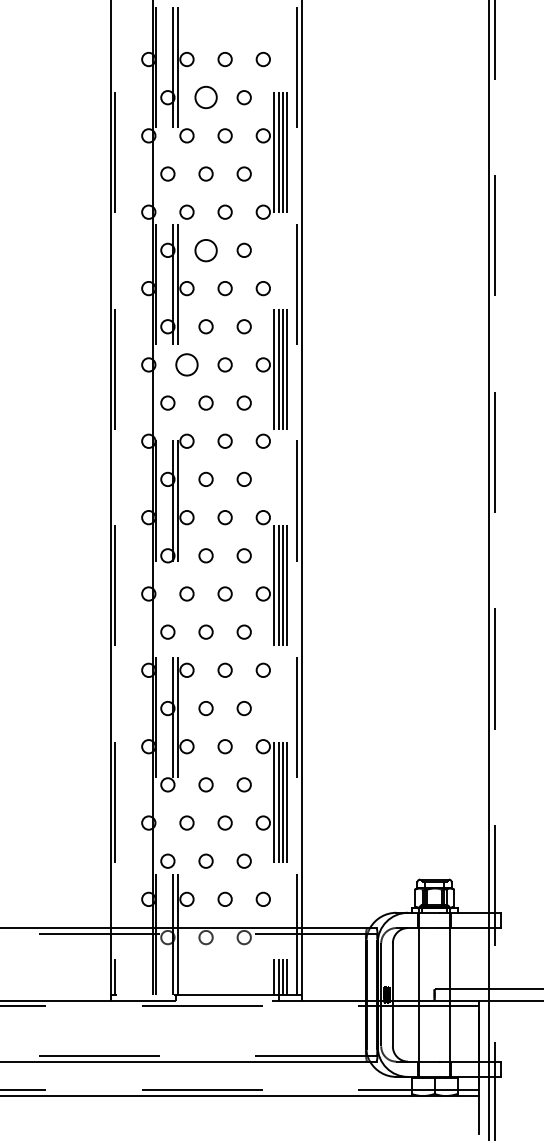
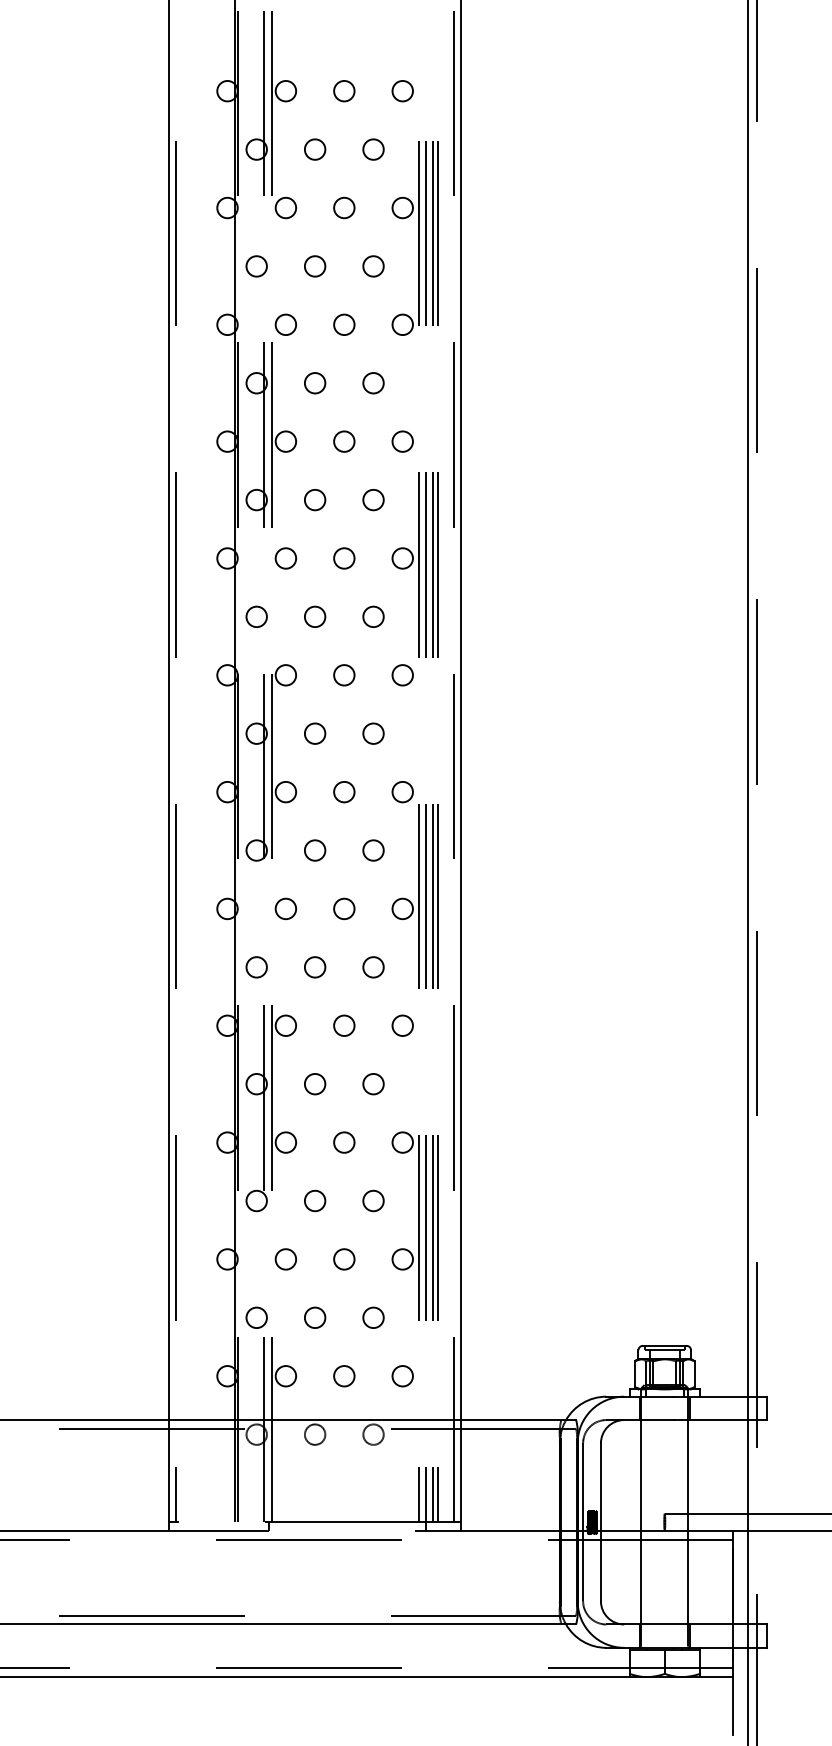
circle: (205, 97) -> (314, 149), size x0.62
circle: (205, 249) -> (314, 381), size x0.62
circle: (186, 364) -> (285, 557), size x0.62

